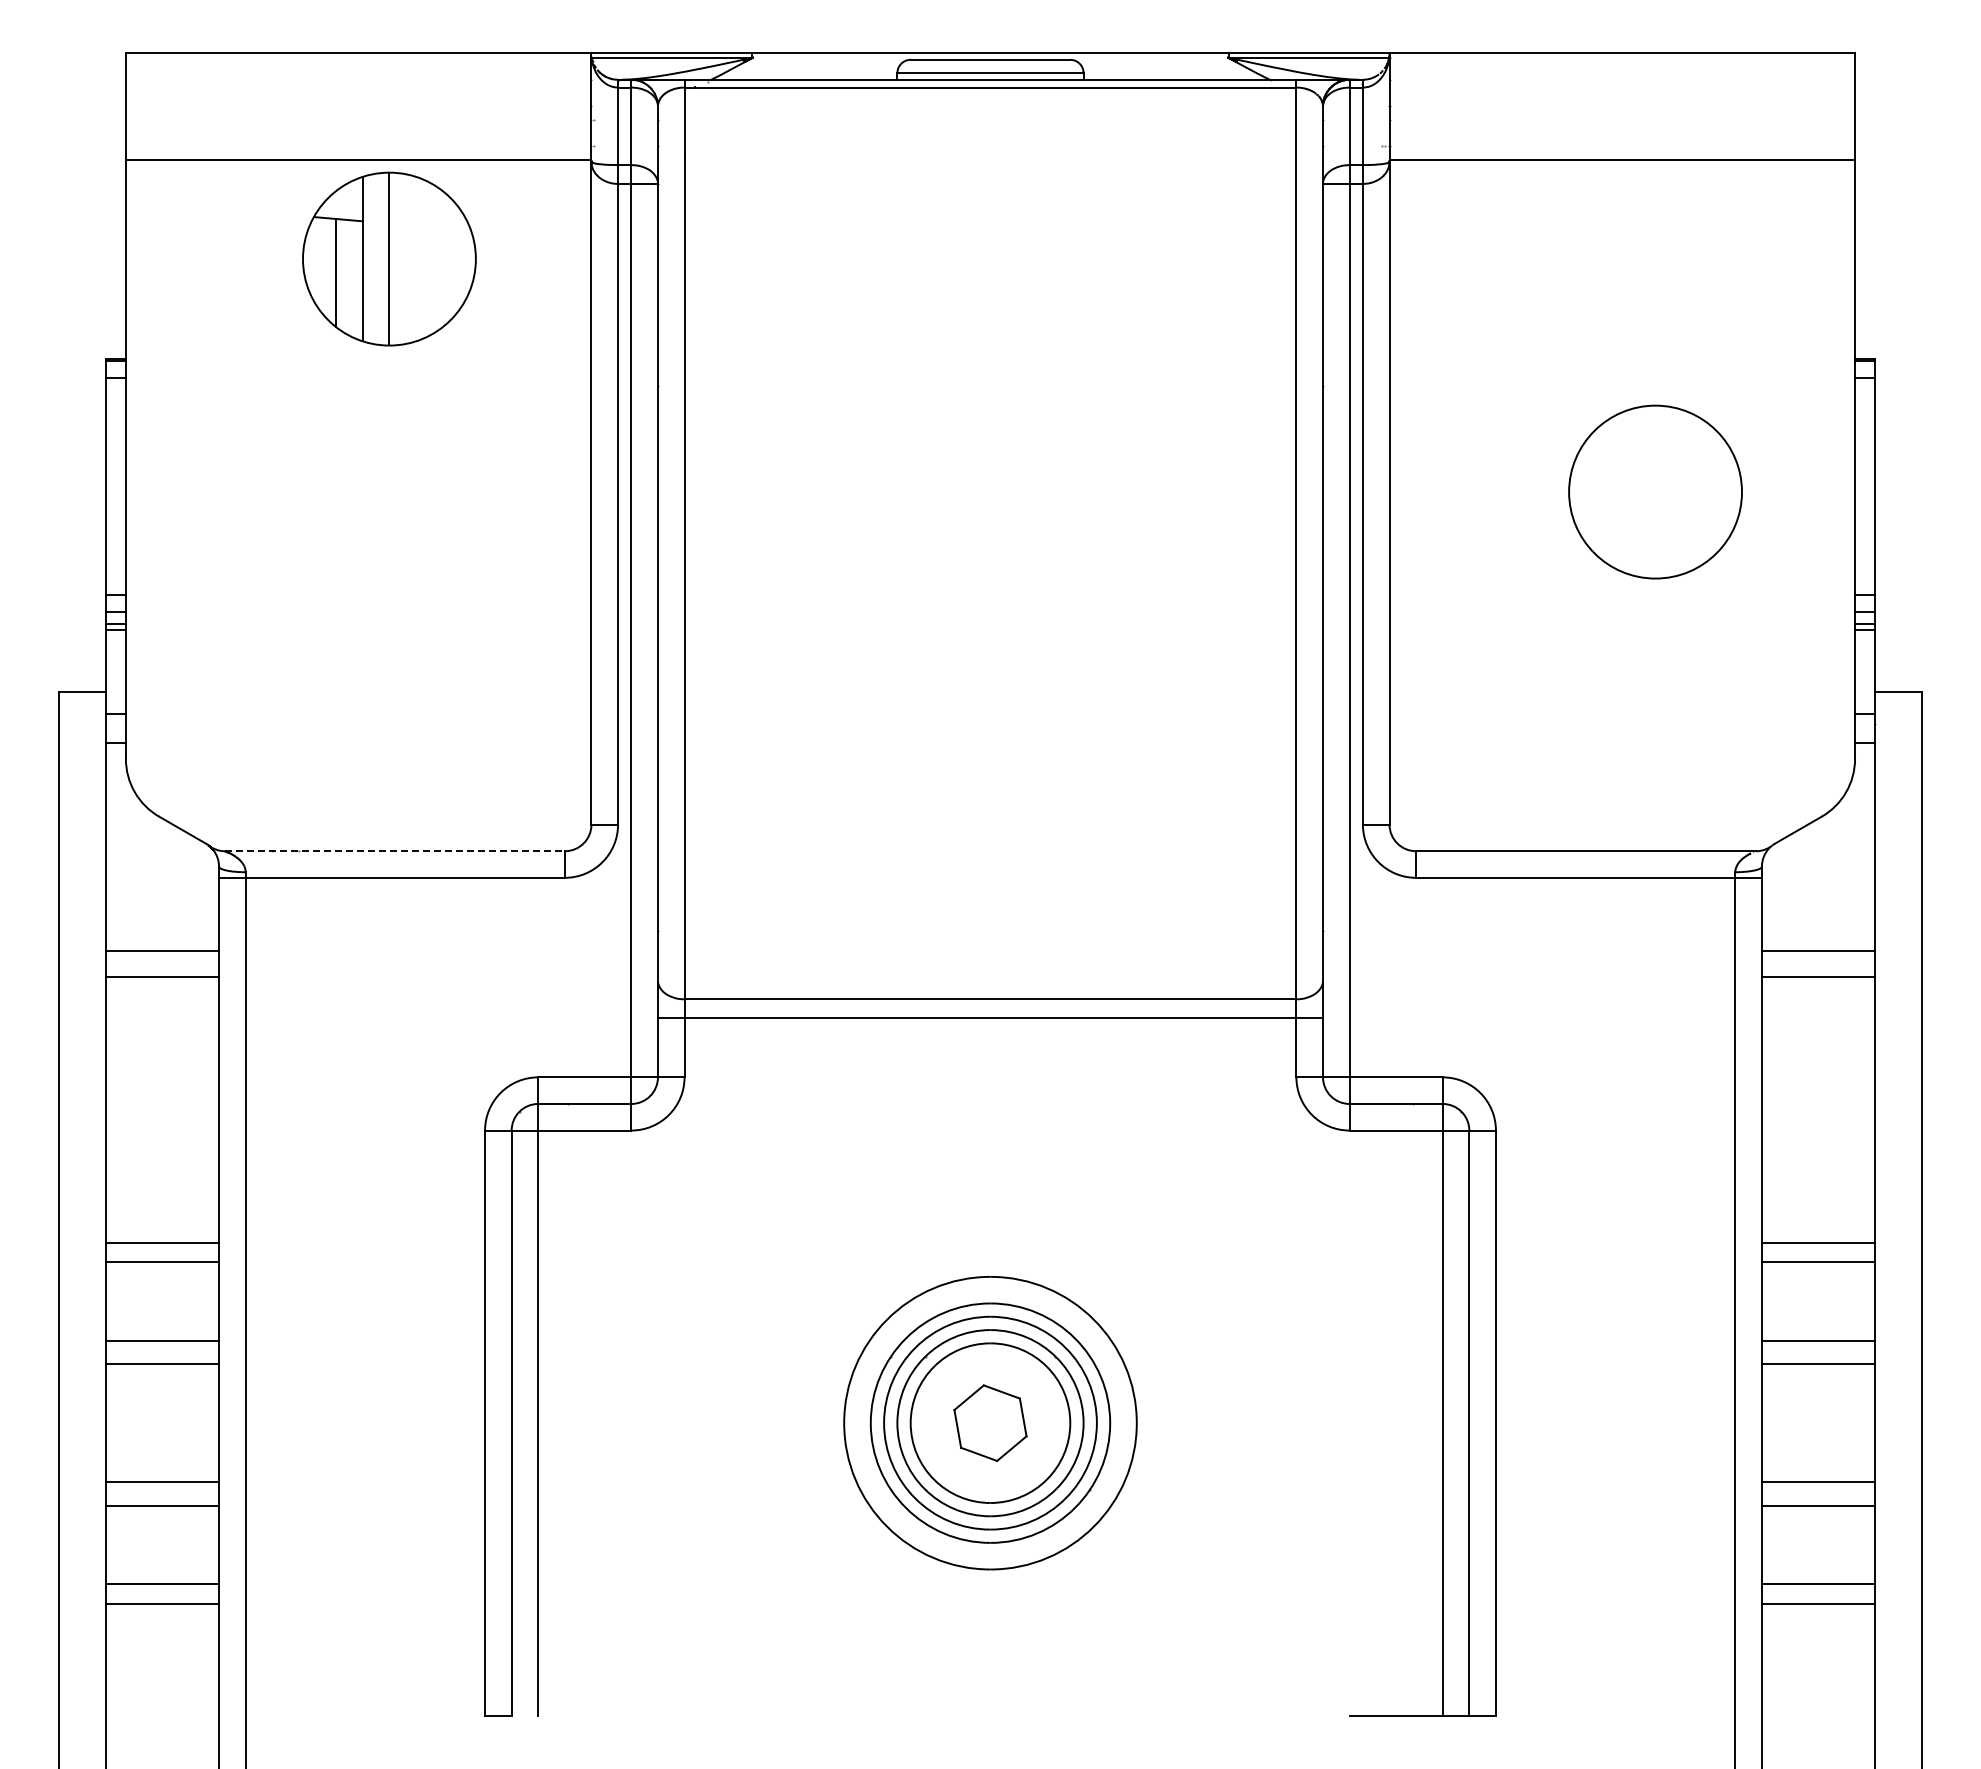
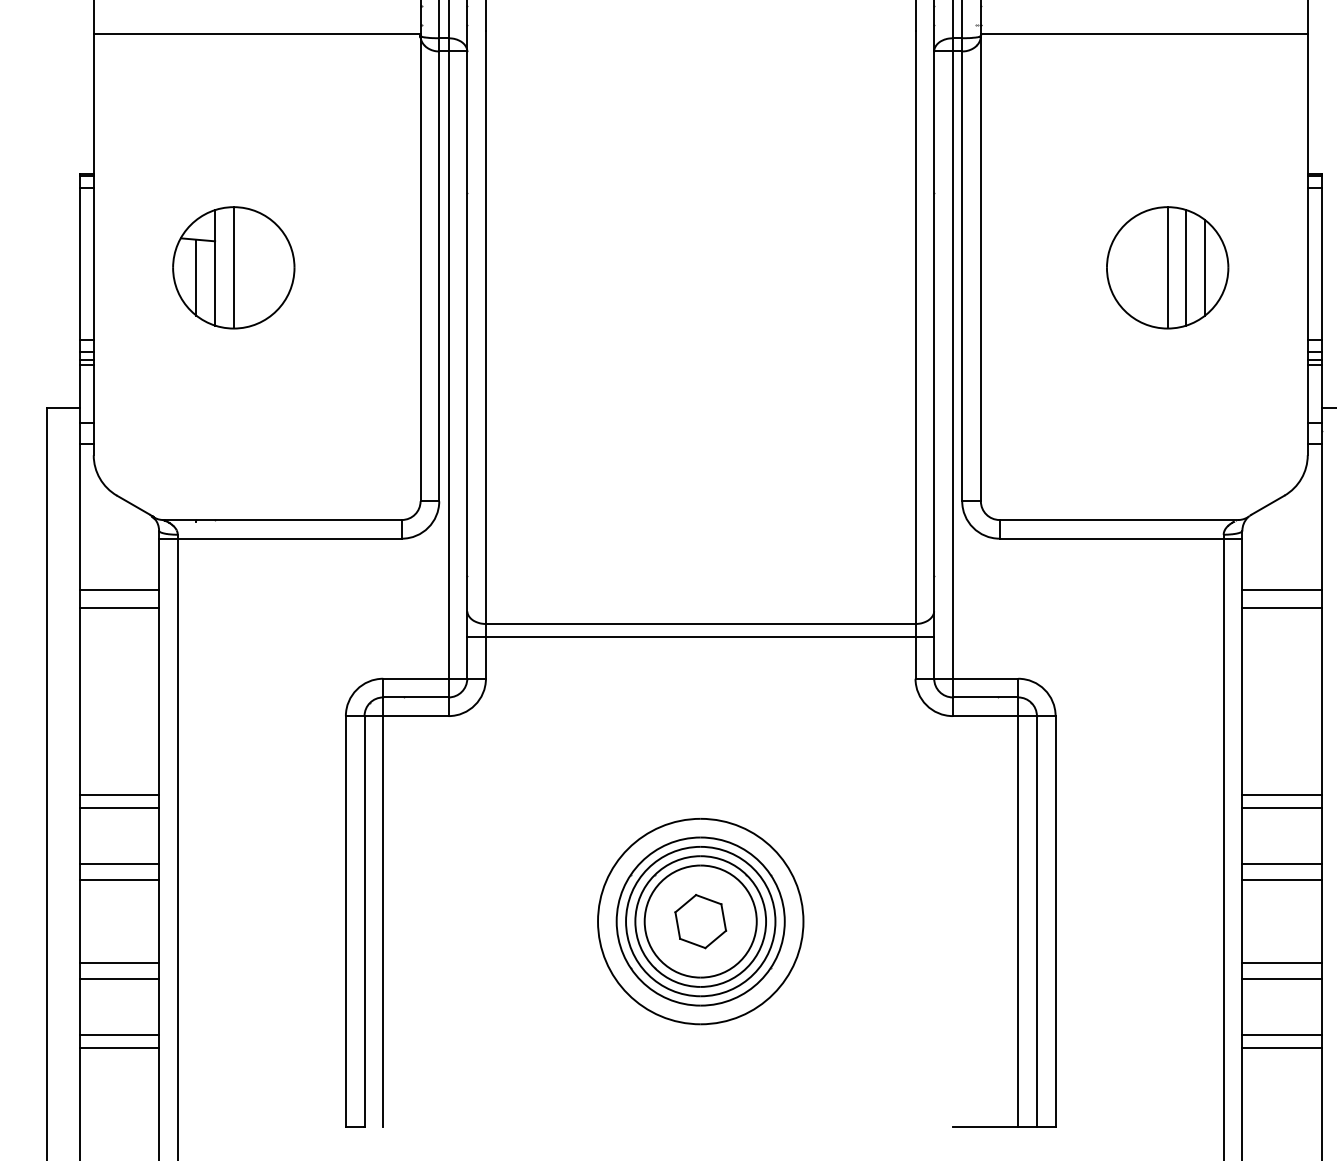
part: (389, 258) -> (233, 267), moved
line: (1655, 491) -> (1167, 267), added
line: (1682, 491) -> (1186, 267), added
line: (1708, 492) -> (1204, 268), added
line: (395, 851) -> (282, 520), dashed -> solid

